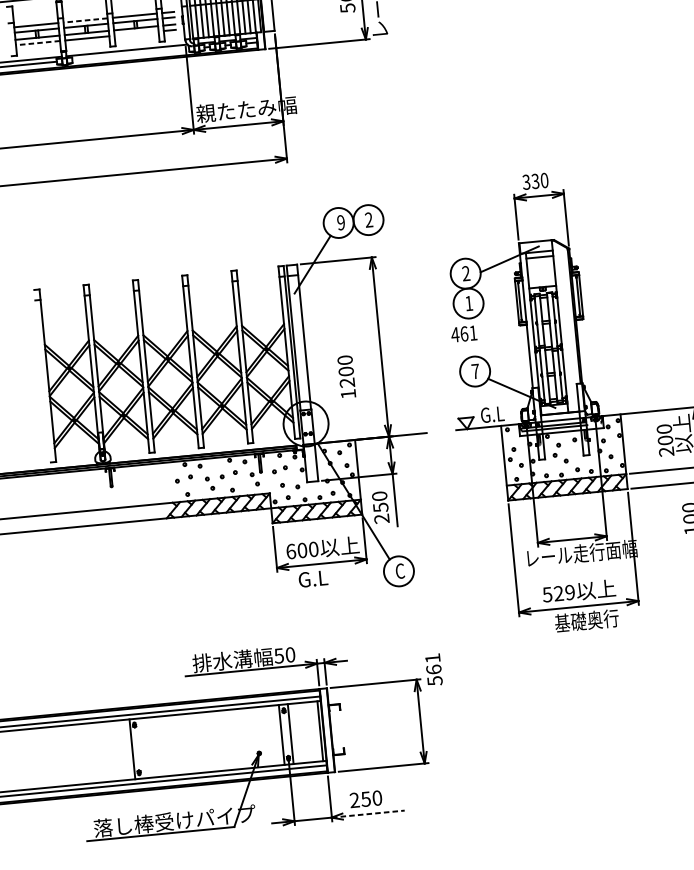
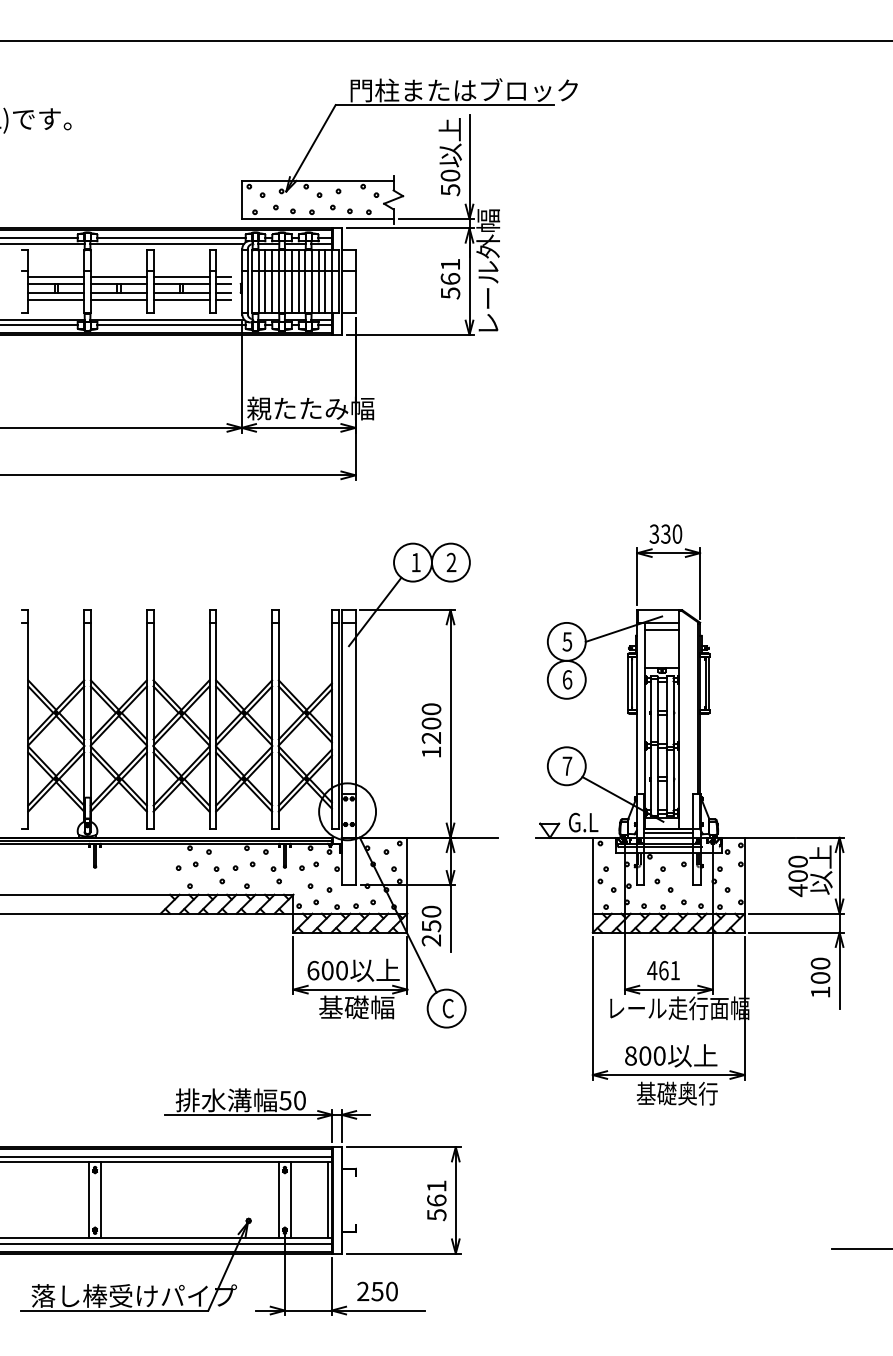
line: (85, 20) -> (118, 276), dashed -> solid
line: (136, 33) -> (181, 299), added
line: (38, 42) -> (56, 299), dashed -> solid
line: (130, 54) -> (171, 325), added
text: (340, 222) -> (415, 562), 9 -> 1
text: (466, 273) -> (567, 641), 2 -> 5
text: (469, 303) -> (567, 679), 1 -> 6
text: (464, 333) -> (663, 970), moved
text: (346, 376) -> (431, 730), moved
line: (560, 415) -> (668, 832), added
text: (666, 451) -> (797, 890), 200 -> 400
text: (327, 577) -> (356, 1007), G.L -> 基礎幅
text: (558, 593) -> (644, 1055), 529 -> 800
text: (433, 669) -> (436, 1200), moved
line: (141, 748) -> (100, 1200), added
line: (368, 813) -> (379, 1310), dashed -> solid

